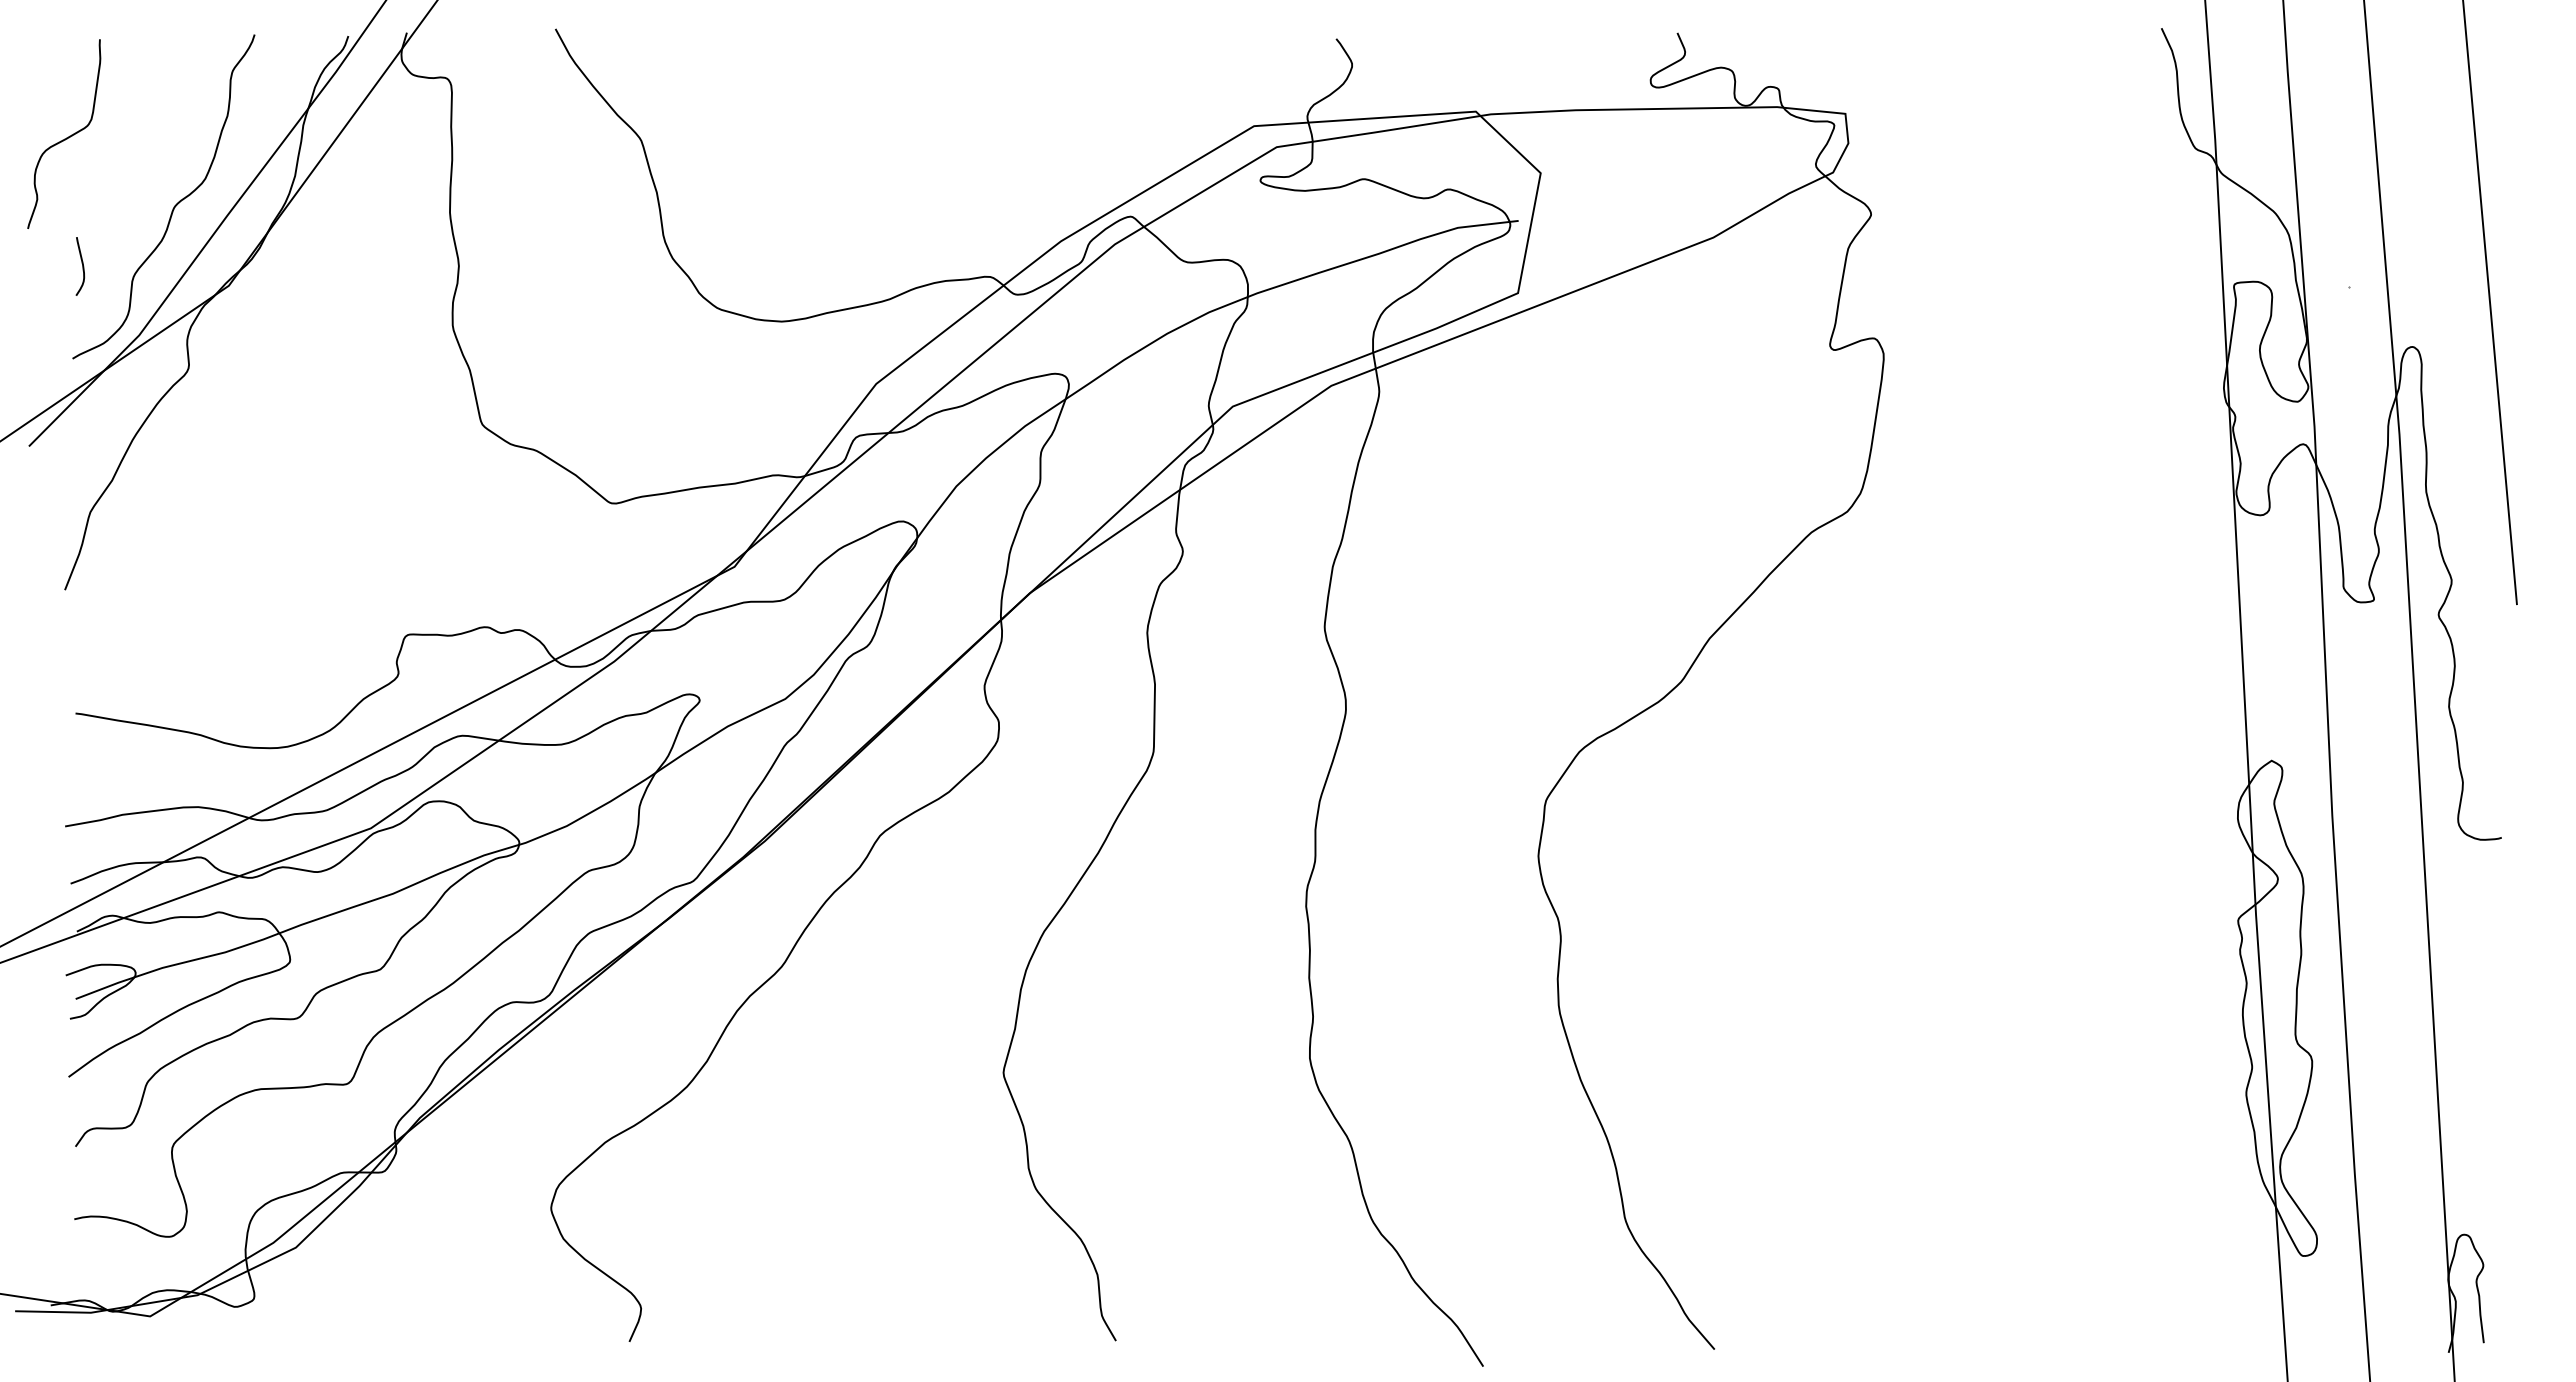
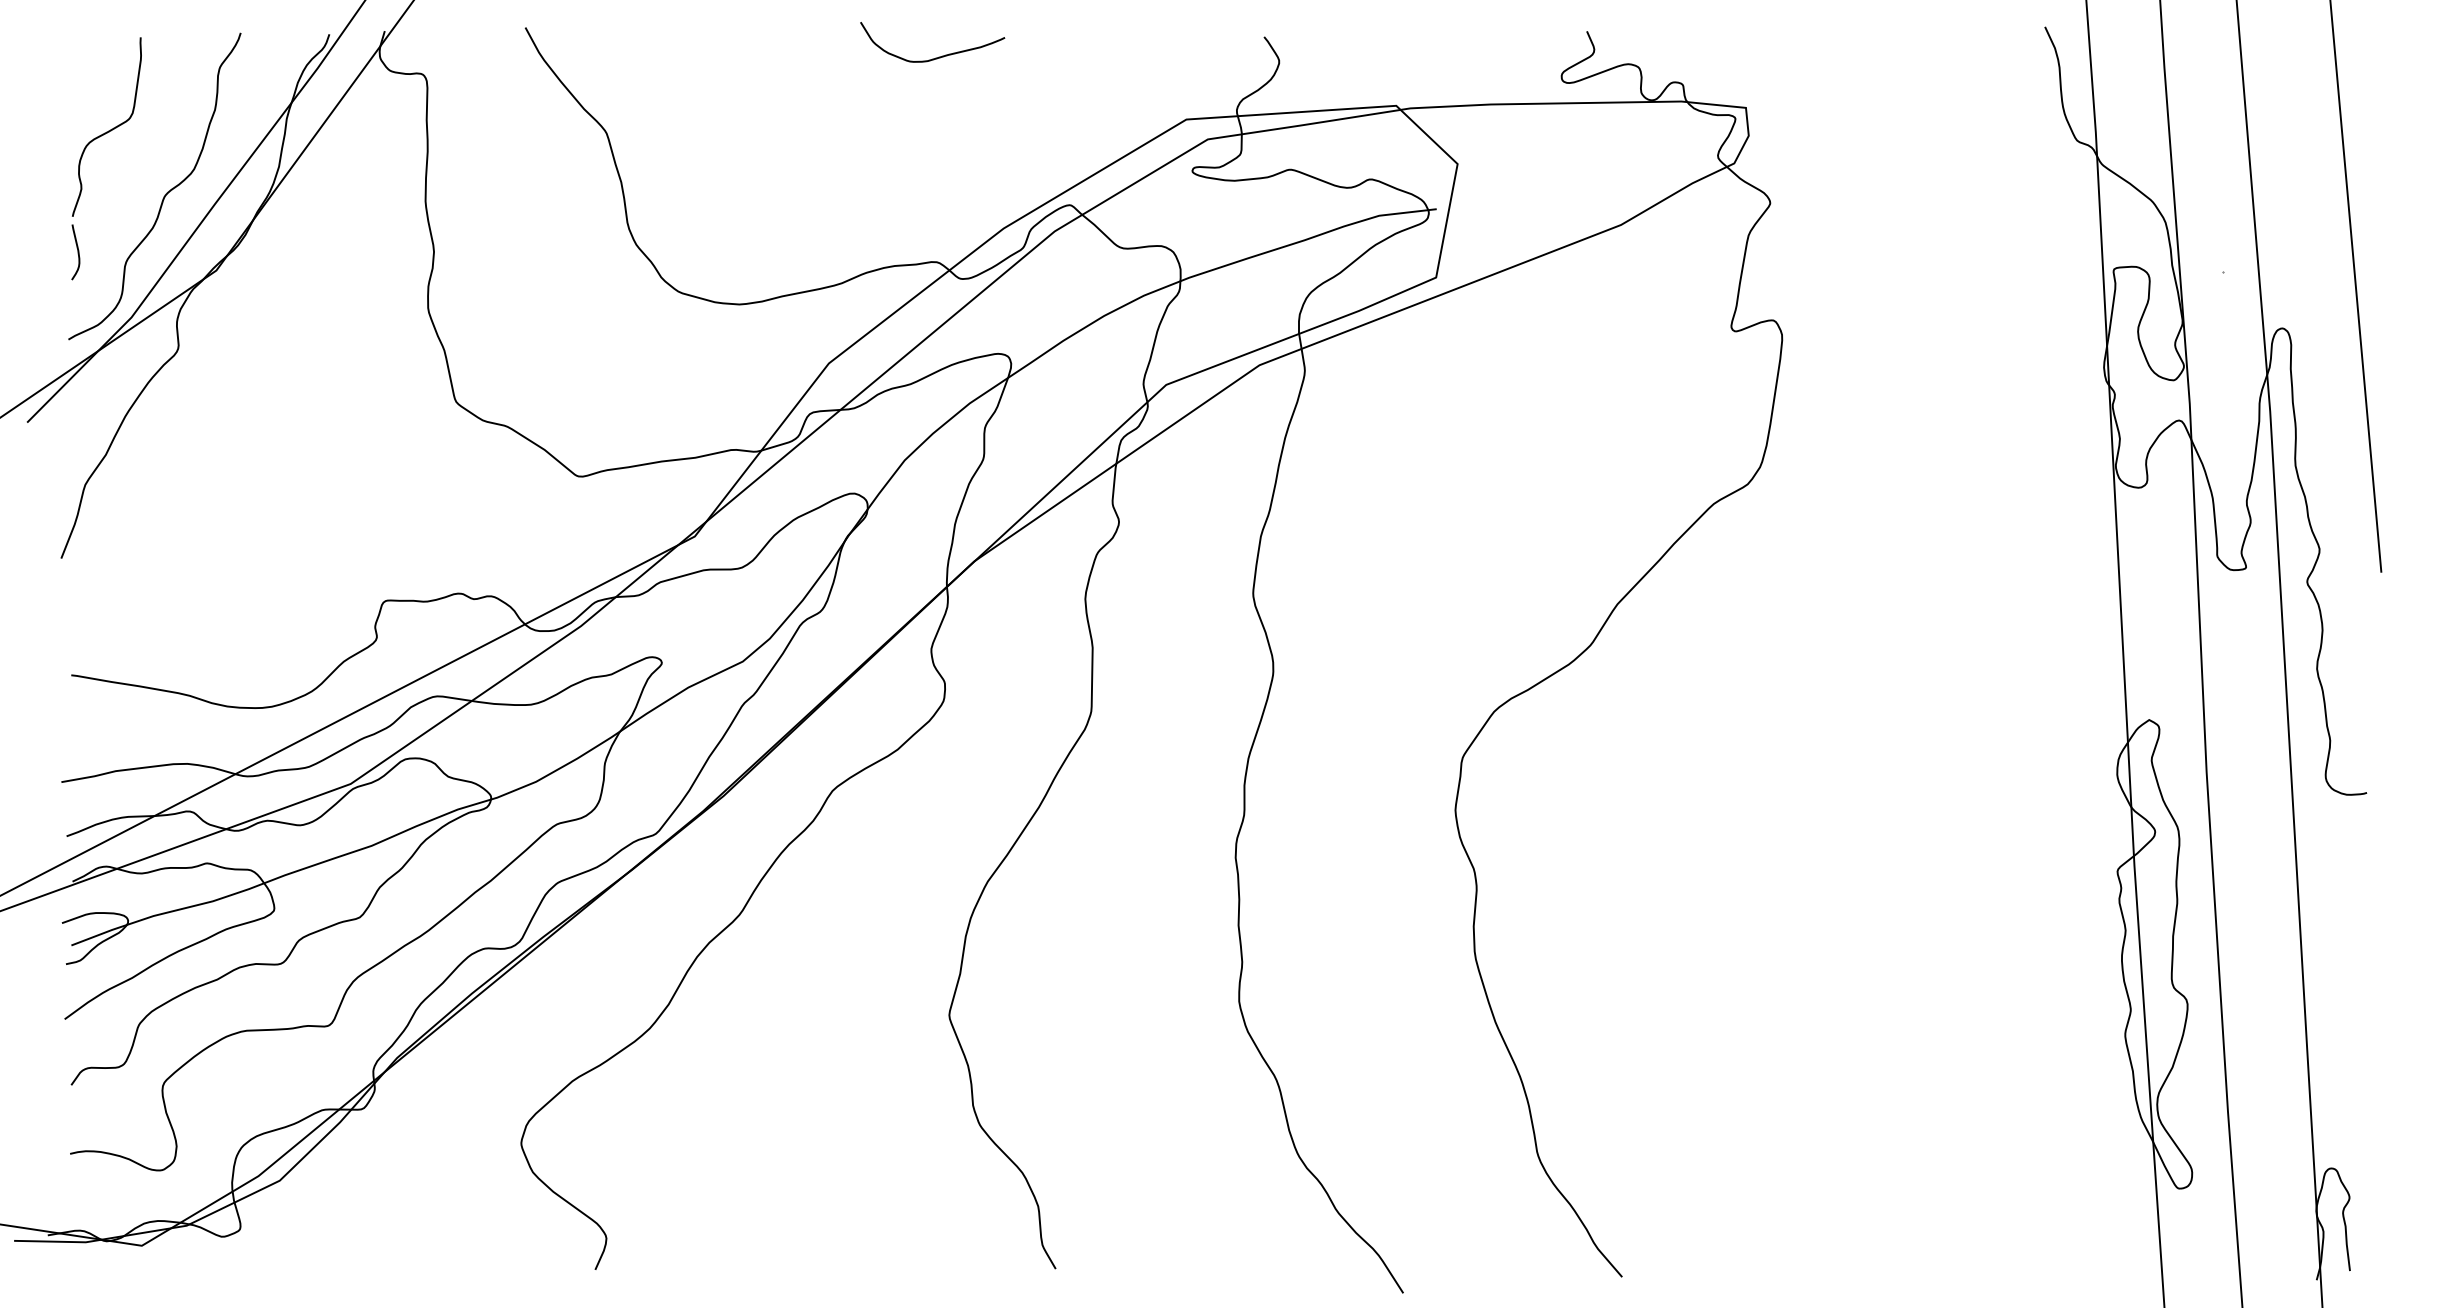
curve: (989, 60) -> (936, 57), added
curve: (66, 137) -> (109, 130), moved

